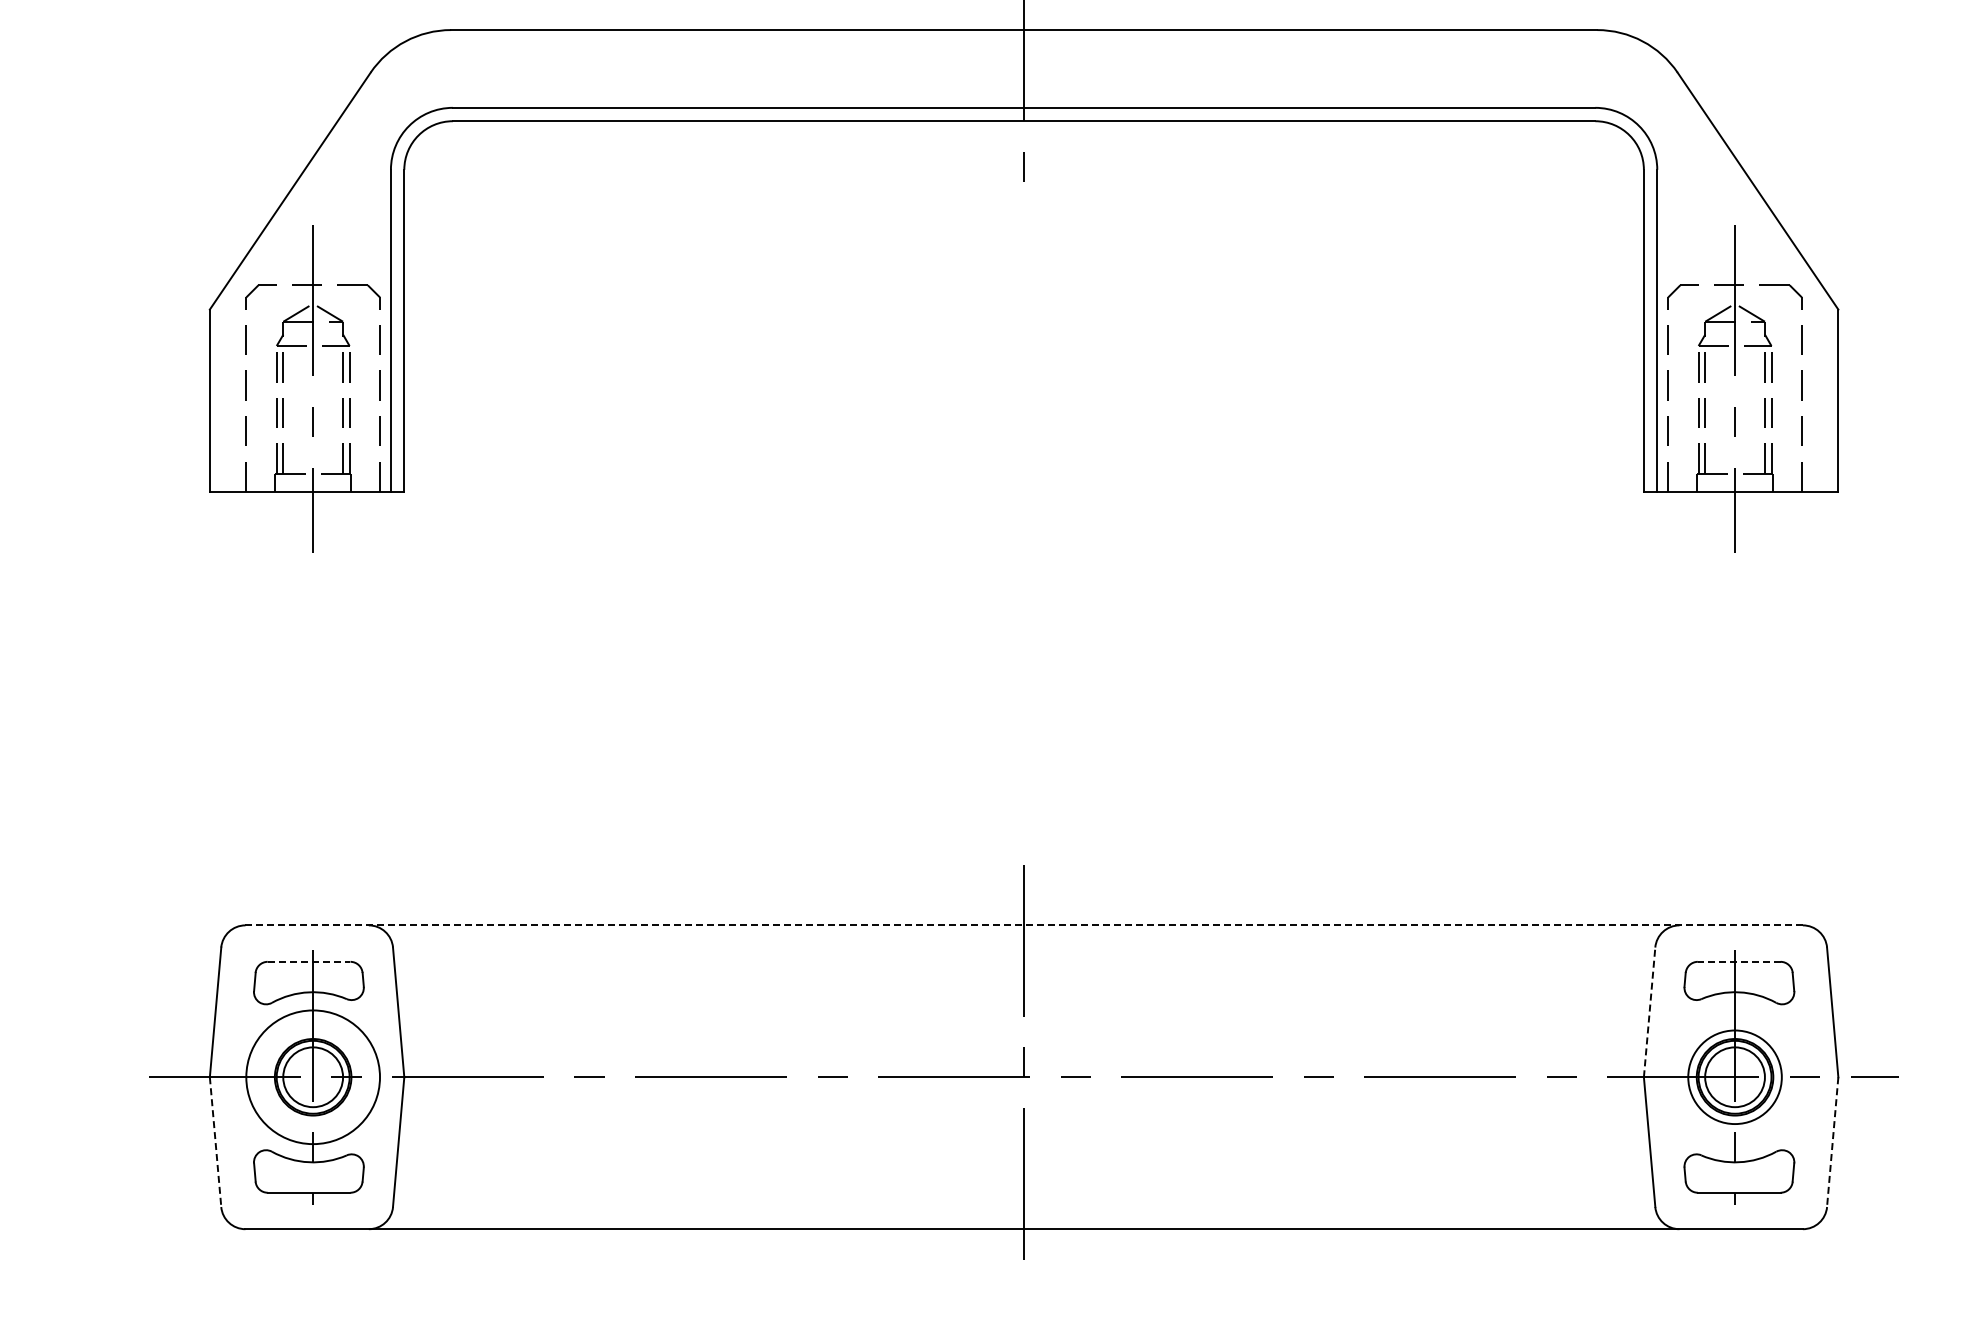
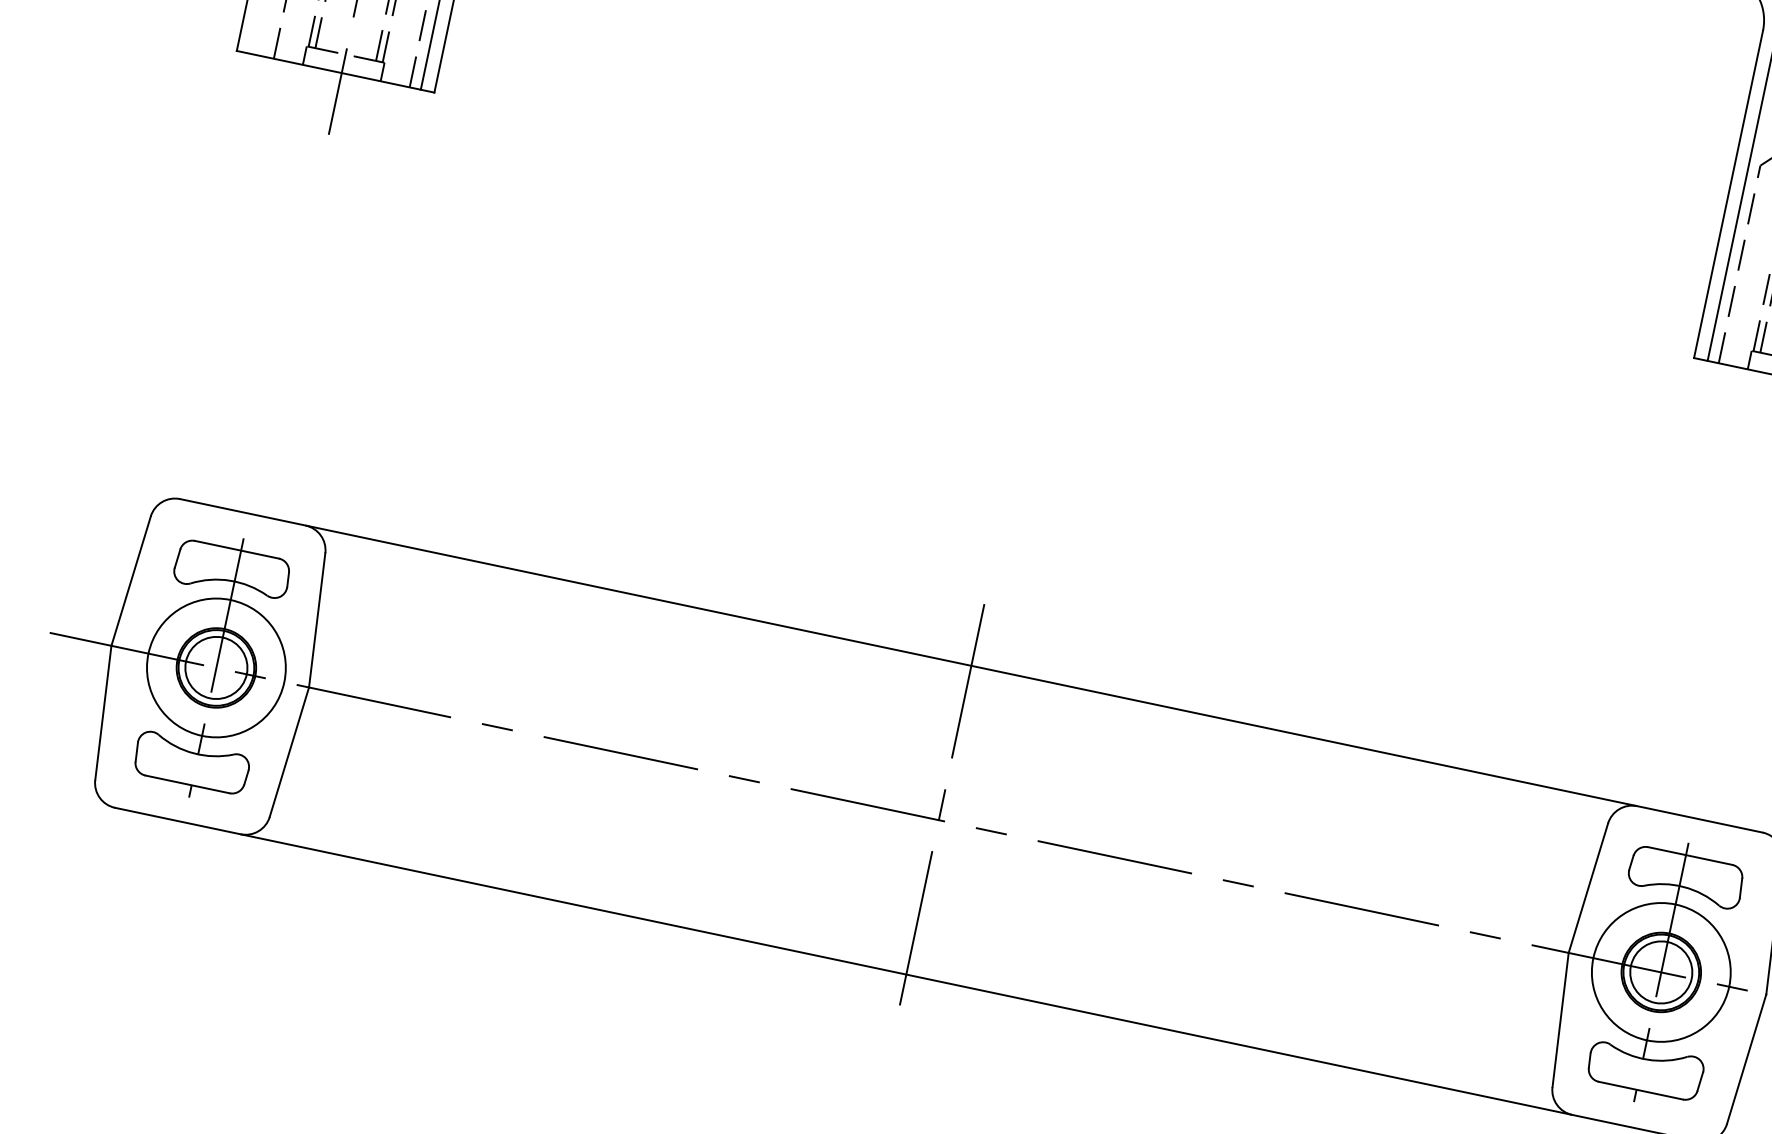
line: (1024, 925) -> (971, 666), dashed -> solid
line: (309, 961) -> (237, 549), dashed -> solid
line: (1738, 961) -> (1689, 855), dashed -> solid
line: (1649, 1011) -> (1588, 887), dashed -> solid
circle: (1734, 1077) -> (1660, 972), size x1.43
line: (215, 1142) -> (103, 713), dashed -> solid
line: (1832, 1142) -> (1746, 1059), dashed -> solid

